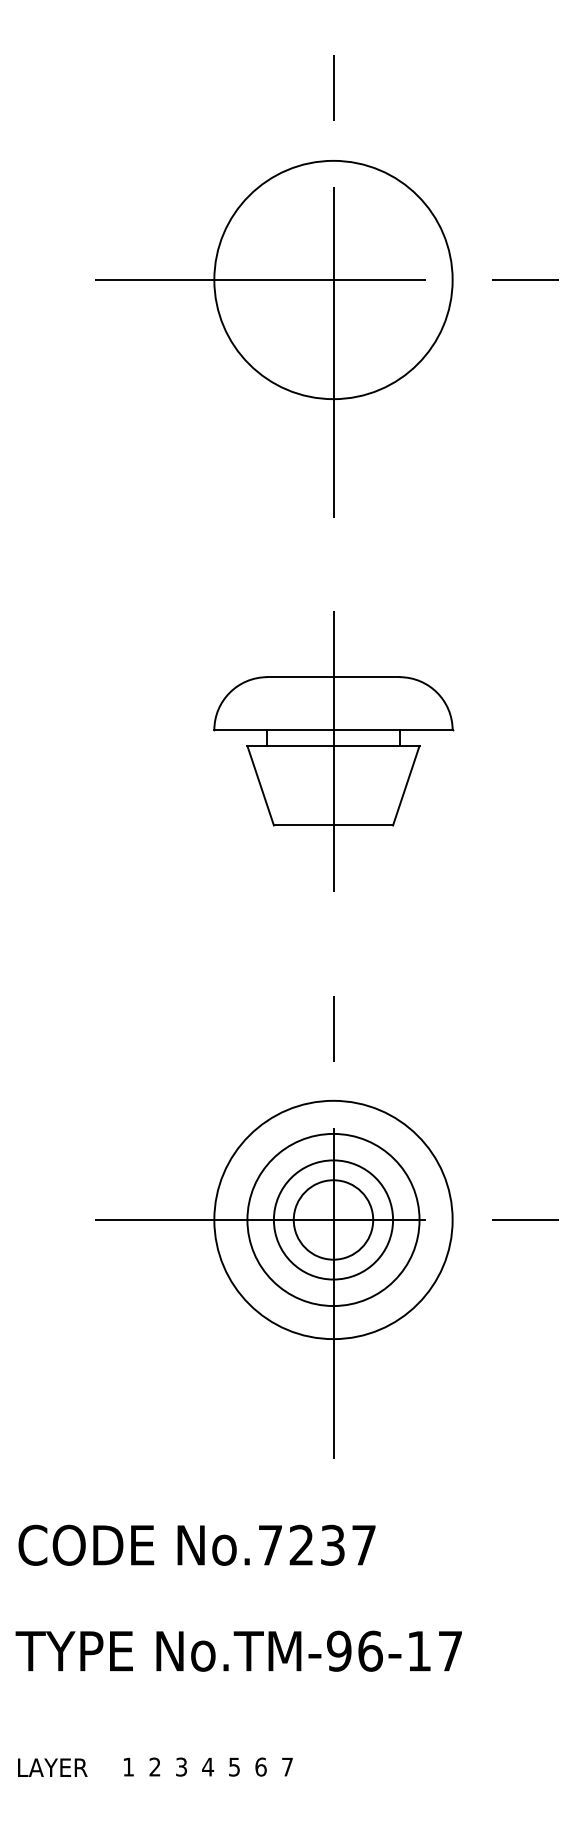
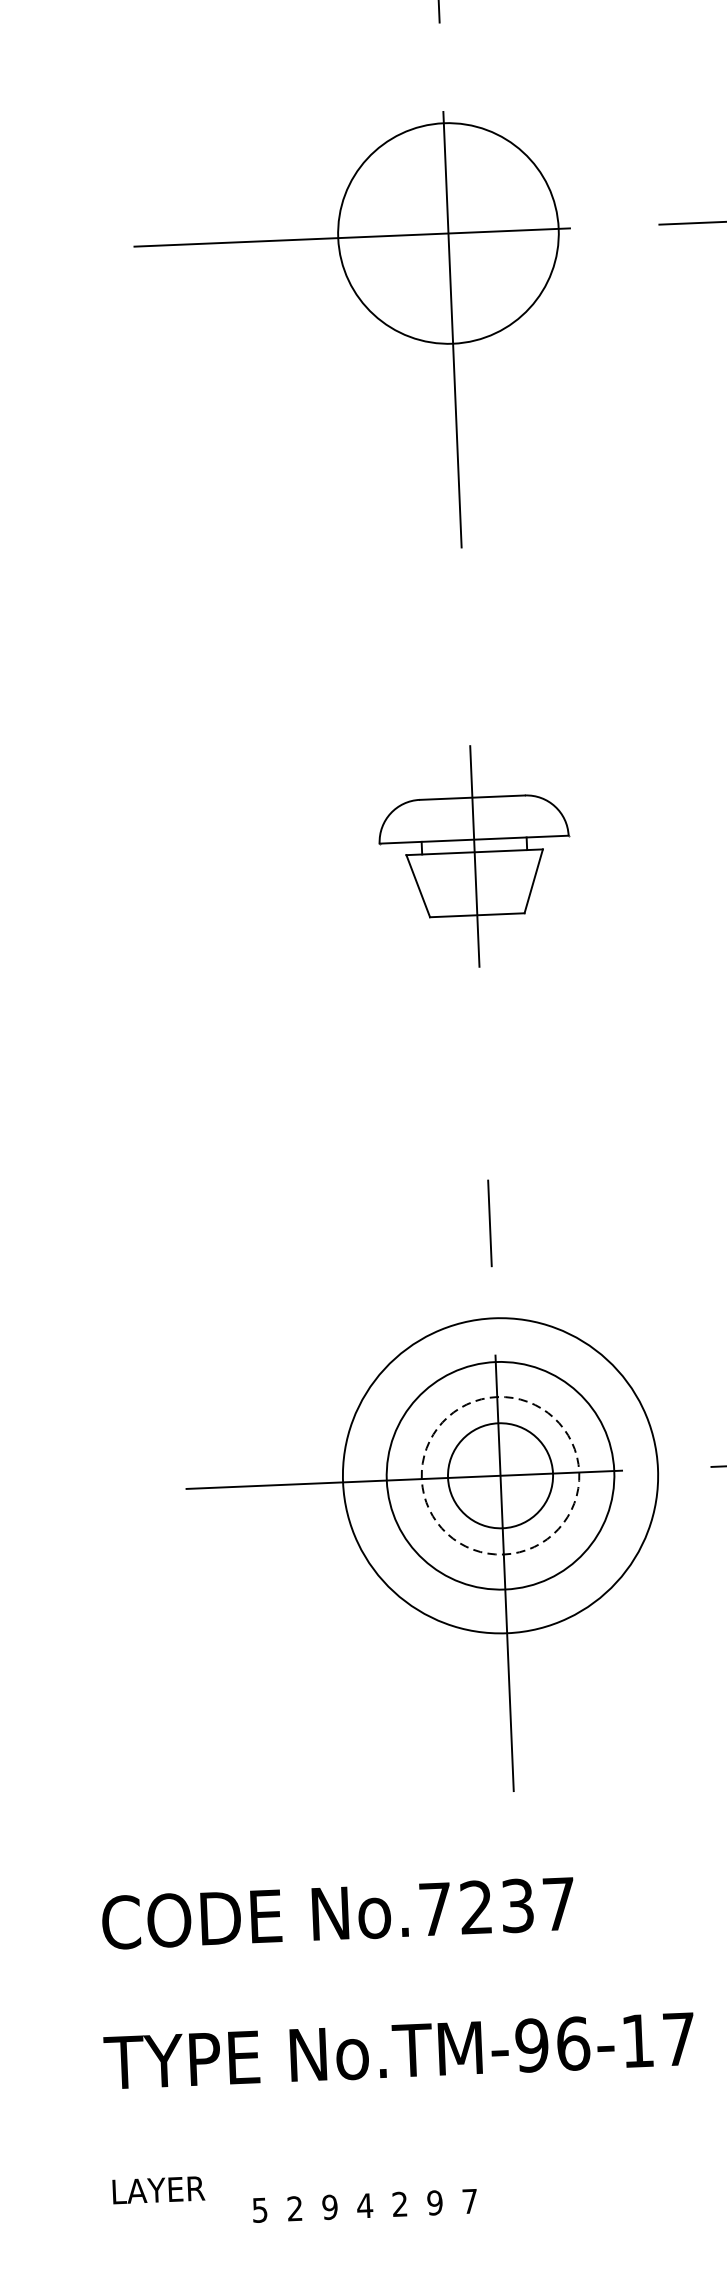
circle: (333, 279) -> (448, 232), size x0.7
part: (333, 751) -> (474, 856), size x0.6
circle: (333, 1219) -> (500, 1475), solid -> dashed
text: (128, 1766) -> (259, 2209), 1 -> 5
text: (181, 1766) -> (329, 2206), 3 -> 9
text: (234, 1766) -> (399, 2203), 5 -> 2
text: (260, 1766) -> (434, 2202), 6 -> 9
text: (52, 1767) -> (158, 2189), moved

